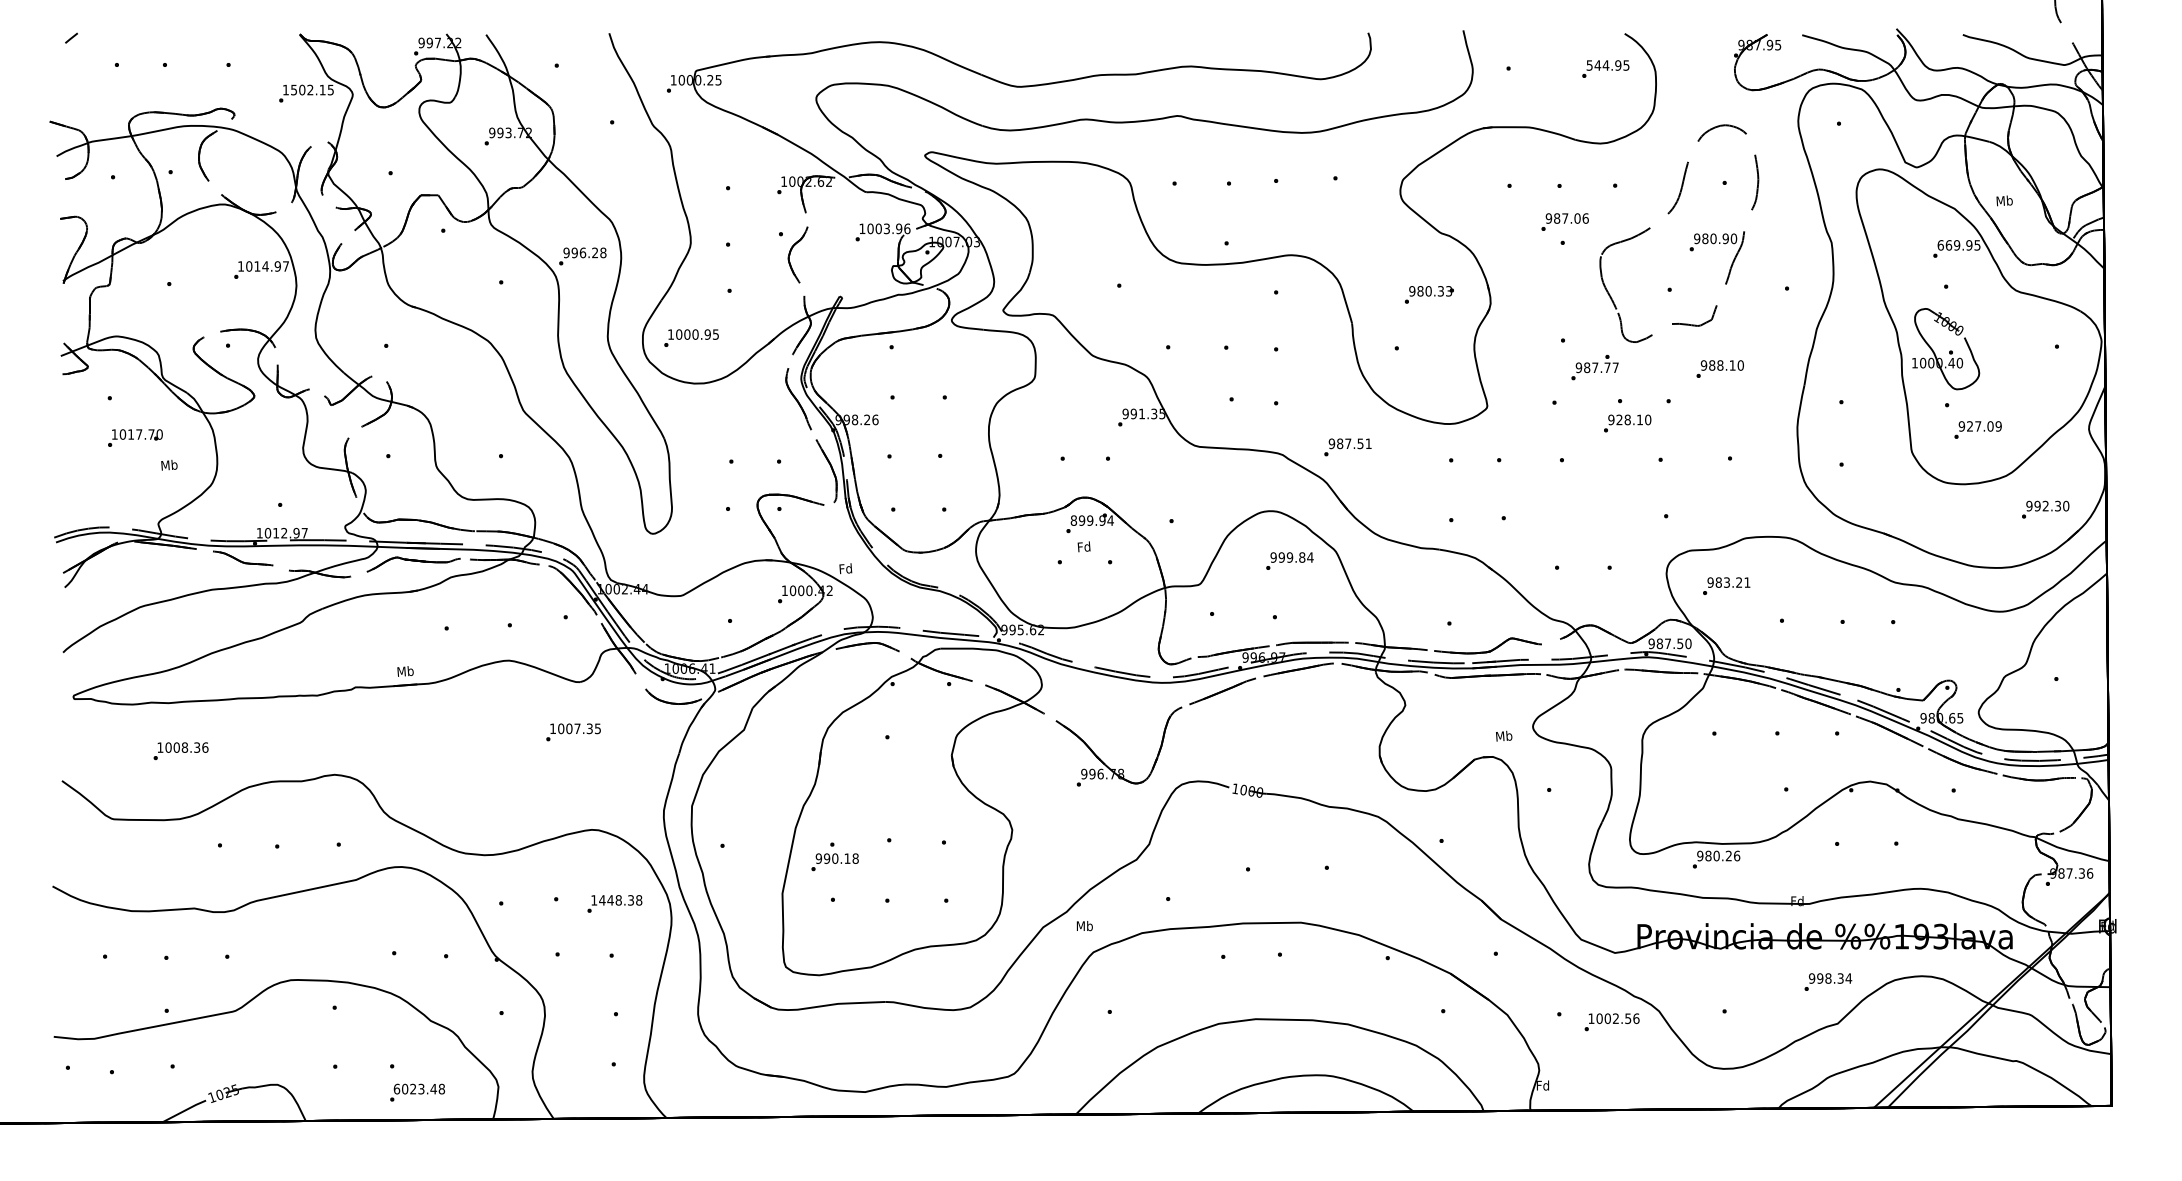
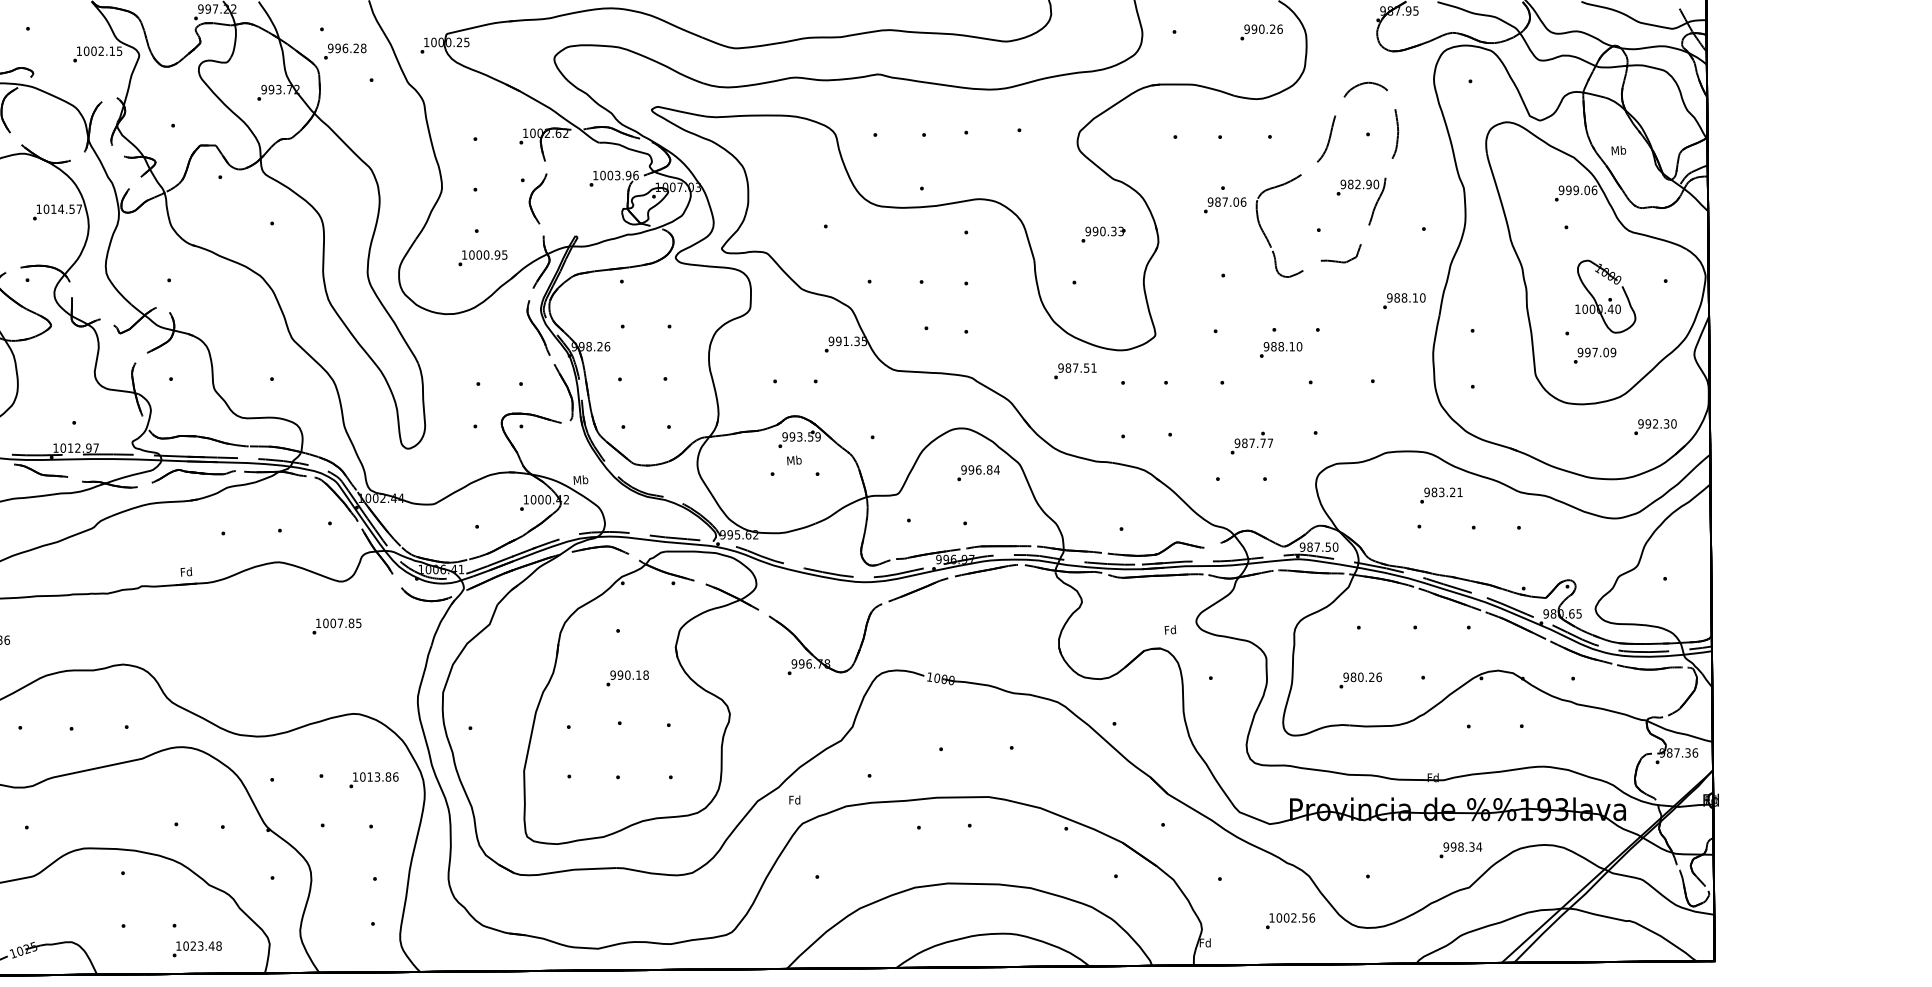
text: (1607, 65) -> (1263, 29), 544.95 -> 990.26
text: (294, 89) -> (87, 50), 1502.15 -> 1002.15
text: (1564, 221) -> (1224, 204), moved
text: (1713, 238) -> (1358, 184), 980.90 -> 982.90
text: (1958, 245) -> (1577, 190), 669.95 -> 999.06
text: (582, 256) -> (344, 51), moved
text: (277, 266) -> (71, 209), 1014.97 -> 1014.57
text: (1420, 291) -> (1095, 231), 980.33 -> 990.33
text: (691, 337) -> (482, 257), moved
part: (1946, 349) -> (1606, 297), moved
text: (1594, 367) -> (1251, 443), moved
text: (1719, 368) -> (1403, 300), moved
text: (1619, 419) -> (1273, 346), 928.10 -> 988.10
text: (1969, 426) -> (1587, 352), 927.09 -> 997.09
text: (1347, 447) -> (1074, 371), moved
text: (1091, 520) -> (800, 436), 899.94 -> 993.59
text: (1084, 546) -> (794, 460), Fd -> Mb
text: (1289, 557) -> (978, 469), 999.84 -> 996.84
text: (845, 568) -> (580, 479), Fd -> Mb
text: (1726, 585) -> (1441, 495), moved
text: (405, 670) -> (186, 571), Mb -> Fd
text: (589, 728) -> (351, 623), 1007.35 -> 1007.85
text: (1504, 735) -> (1170, 629), Mb -> Fd
text: (1716, 859) -> (1360, 680), moved
text: (834, 862) -> (627, 678), moved
text: (620, 900) -> (379, 777), 1448.38 -> 1013.86
text: (1084, 926) -> (794, 800), Mb -> Fd
text: (1611, 1022) -> (1289, 921), moved
text: (396, 1088) -> (178, 945), 6023.48 -> 1023.48

